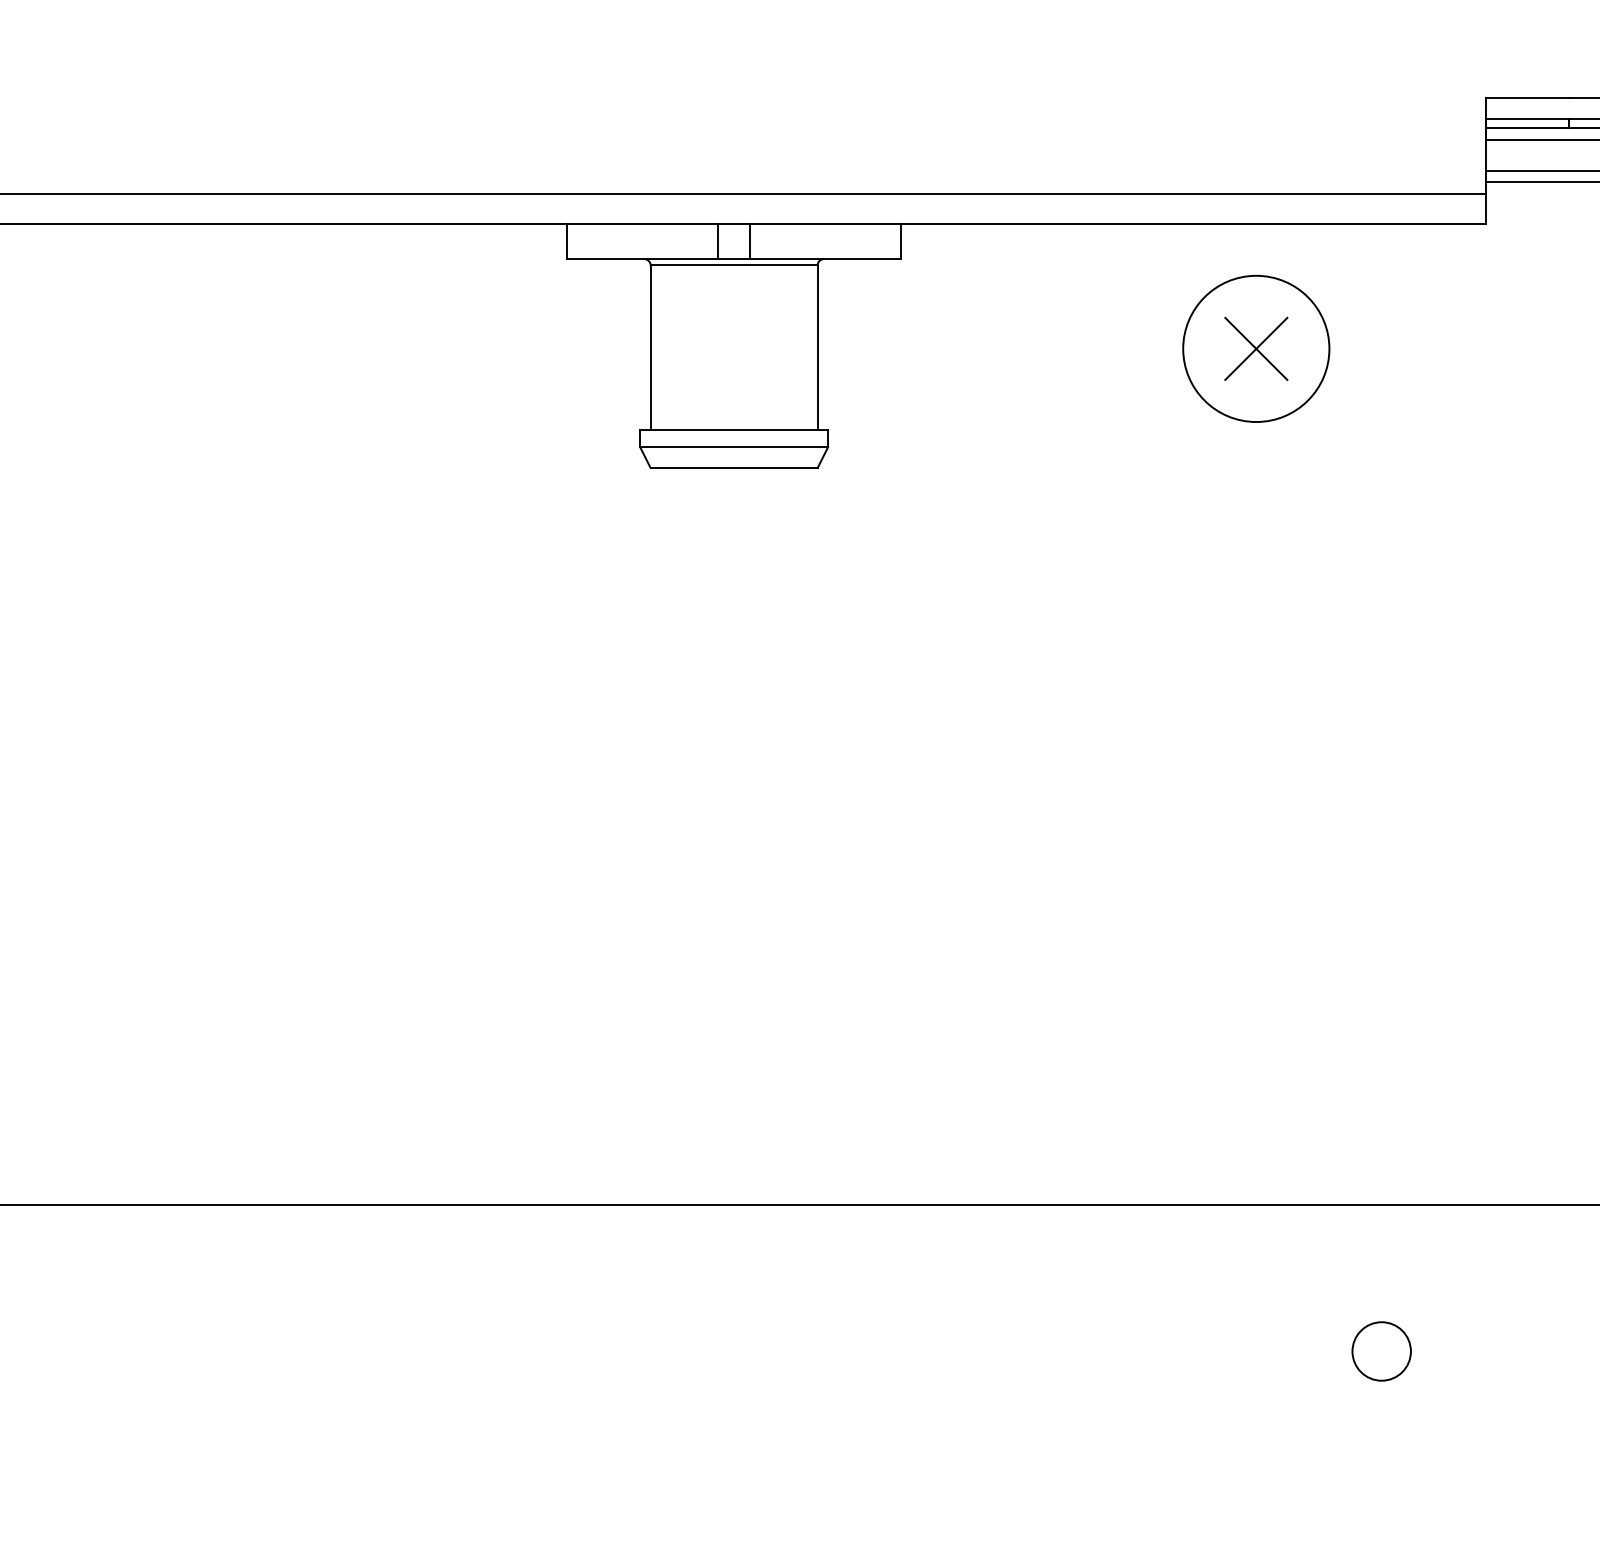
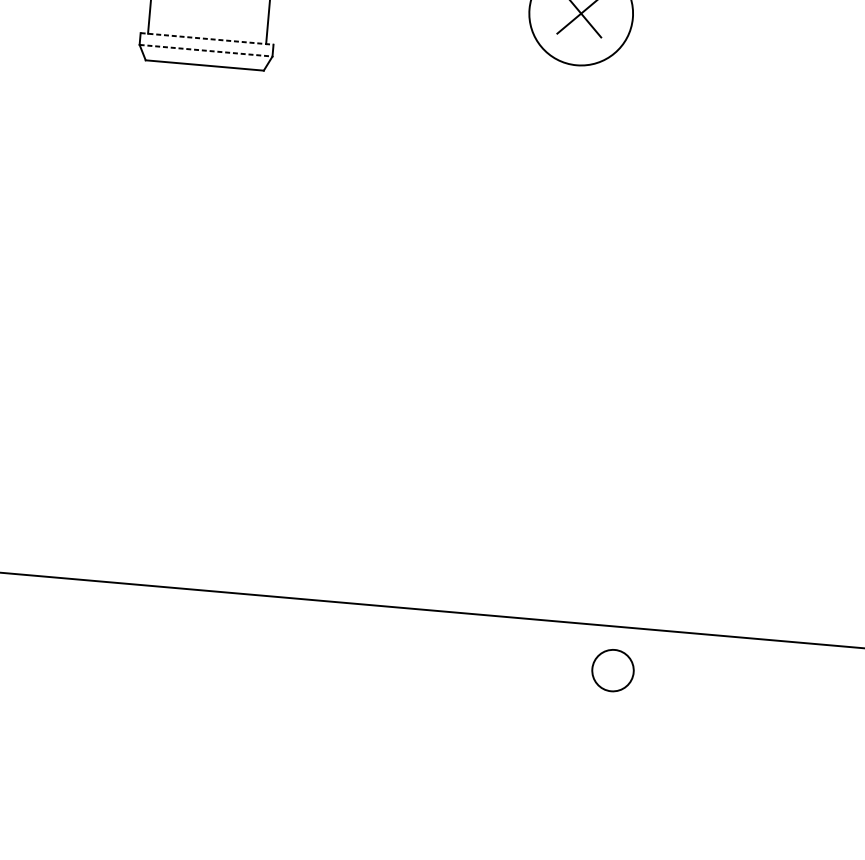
line: (734, 430) -> (207, 39), solid -> dashed
line: (734, 447) -> (206, 51), solid -> dashed
circle: (1381, 1351) -> (612, 670), moved

